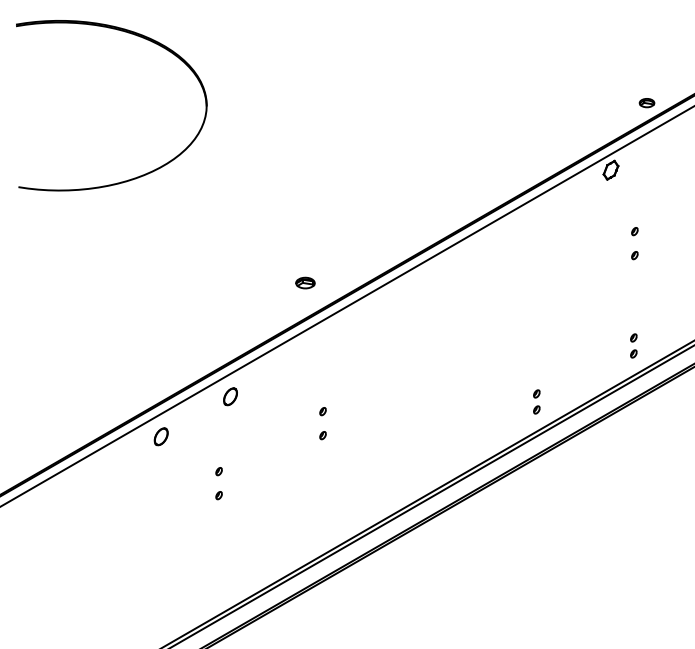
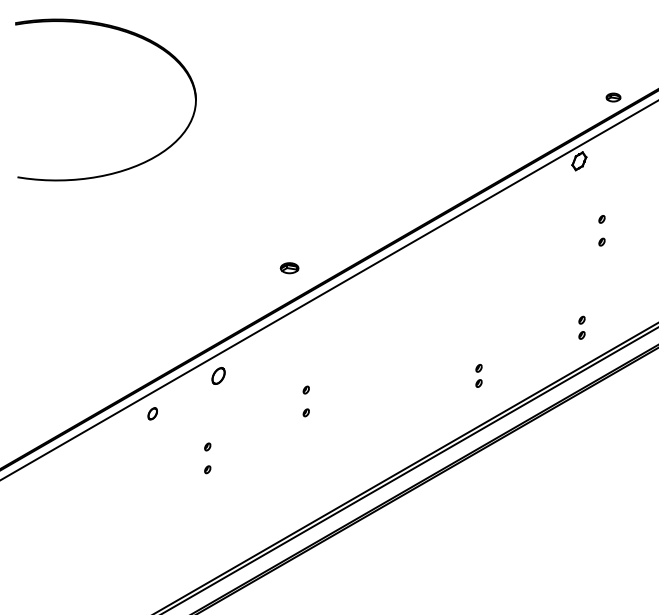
part: (633, 345) -> (581, 327), moved
part: (536, 401) -> (478, 375), moved
part: (160, 436) -> (152, 413), size x0.7

